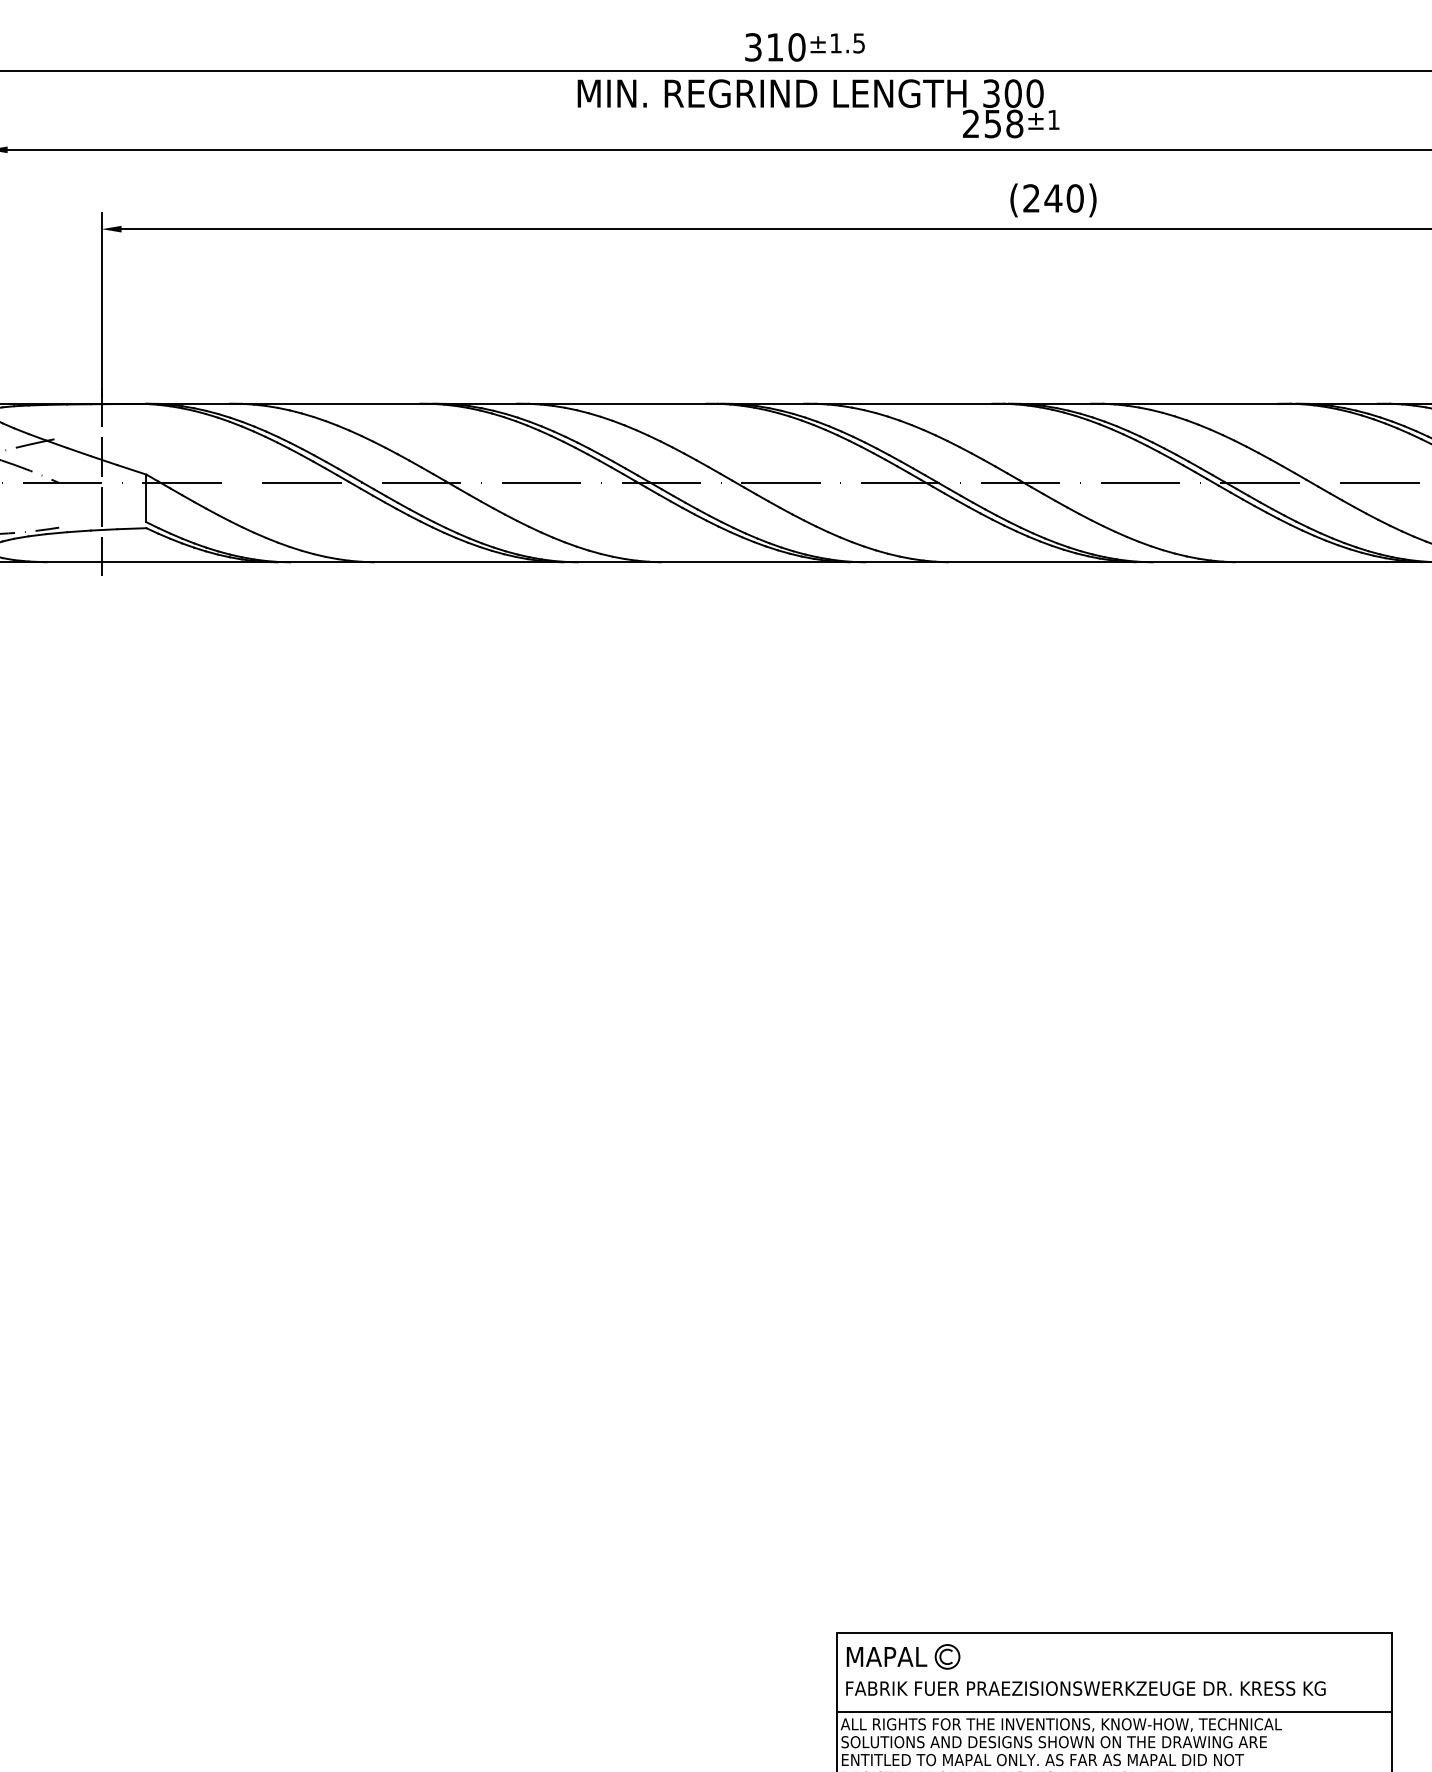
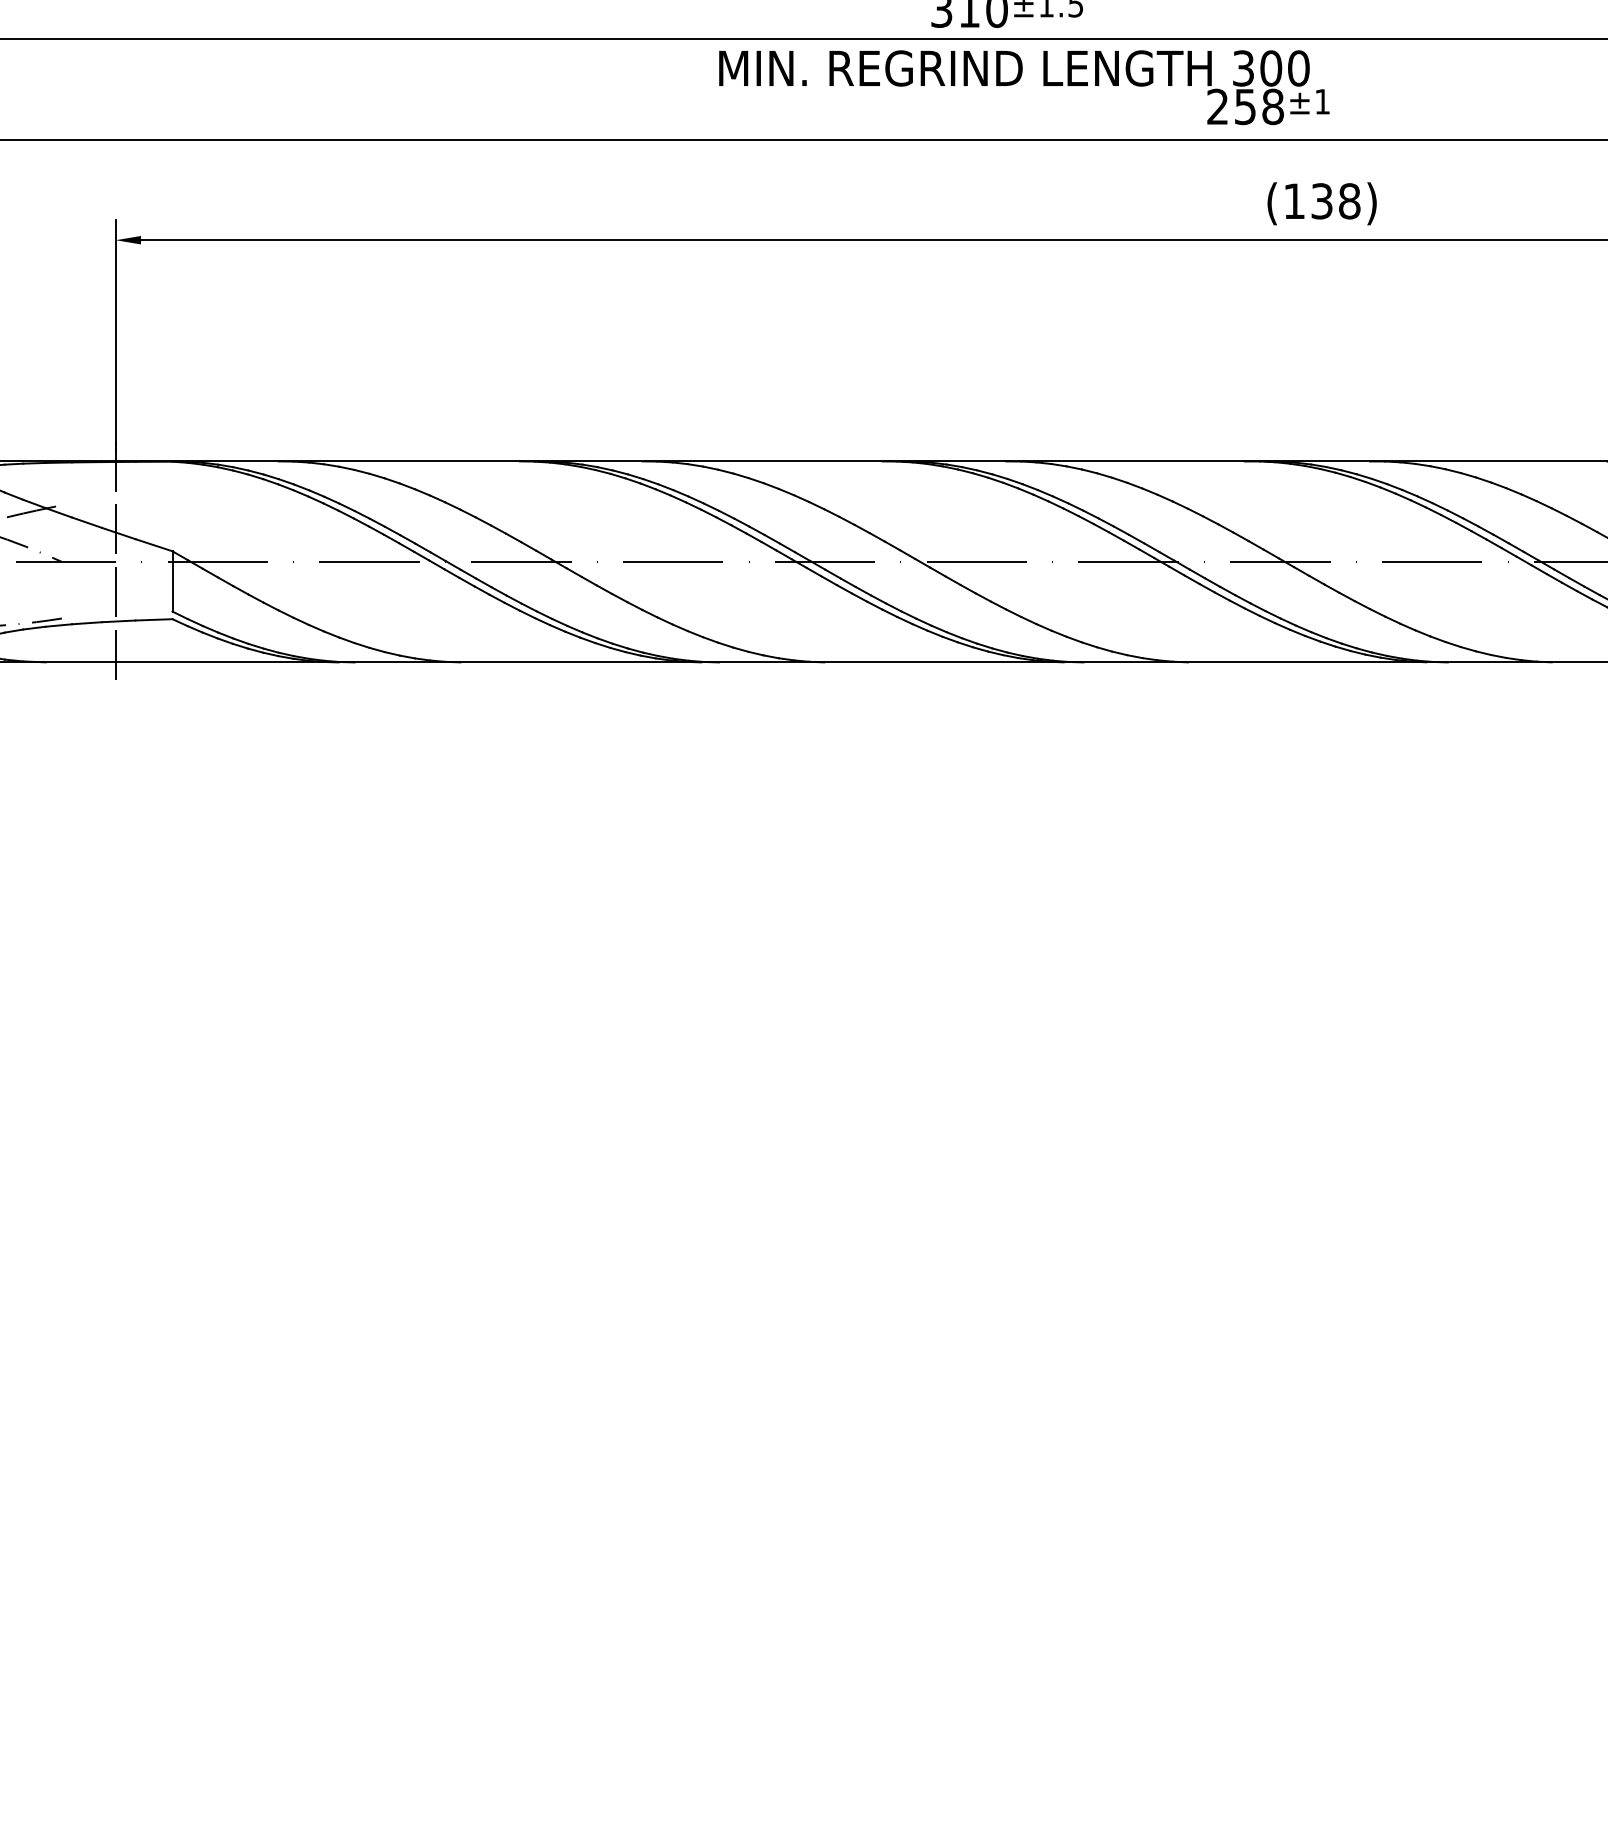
text: (1053, 198) -> (1322, 201), (240) -> (138)

